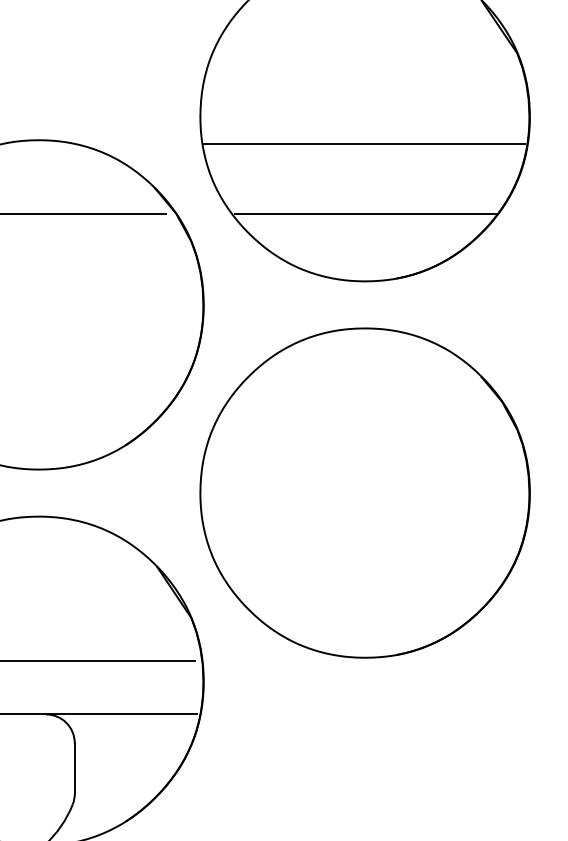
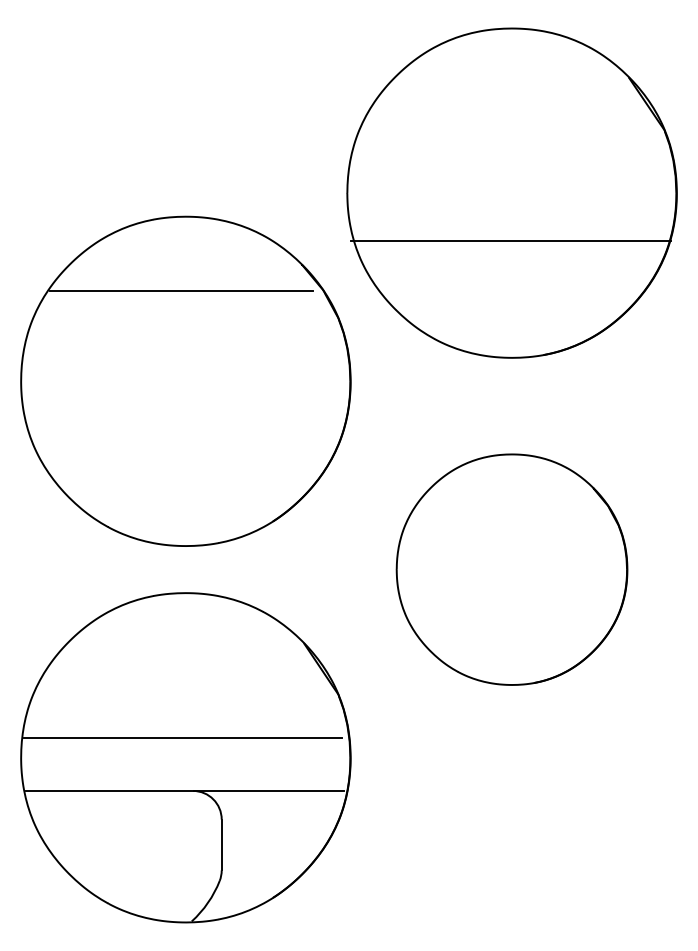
line: (364, 144) -> (511, 241), moved
line: (364, 214) -> (511, 290), removed
part: (364, 493) -> (511, 569), size x0.7

